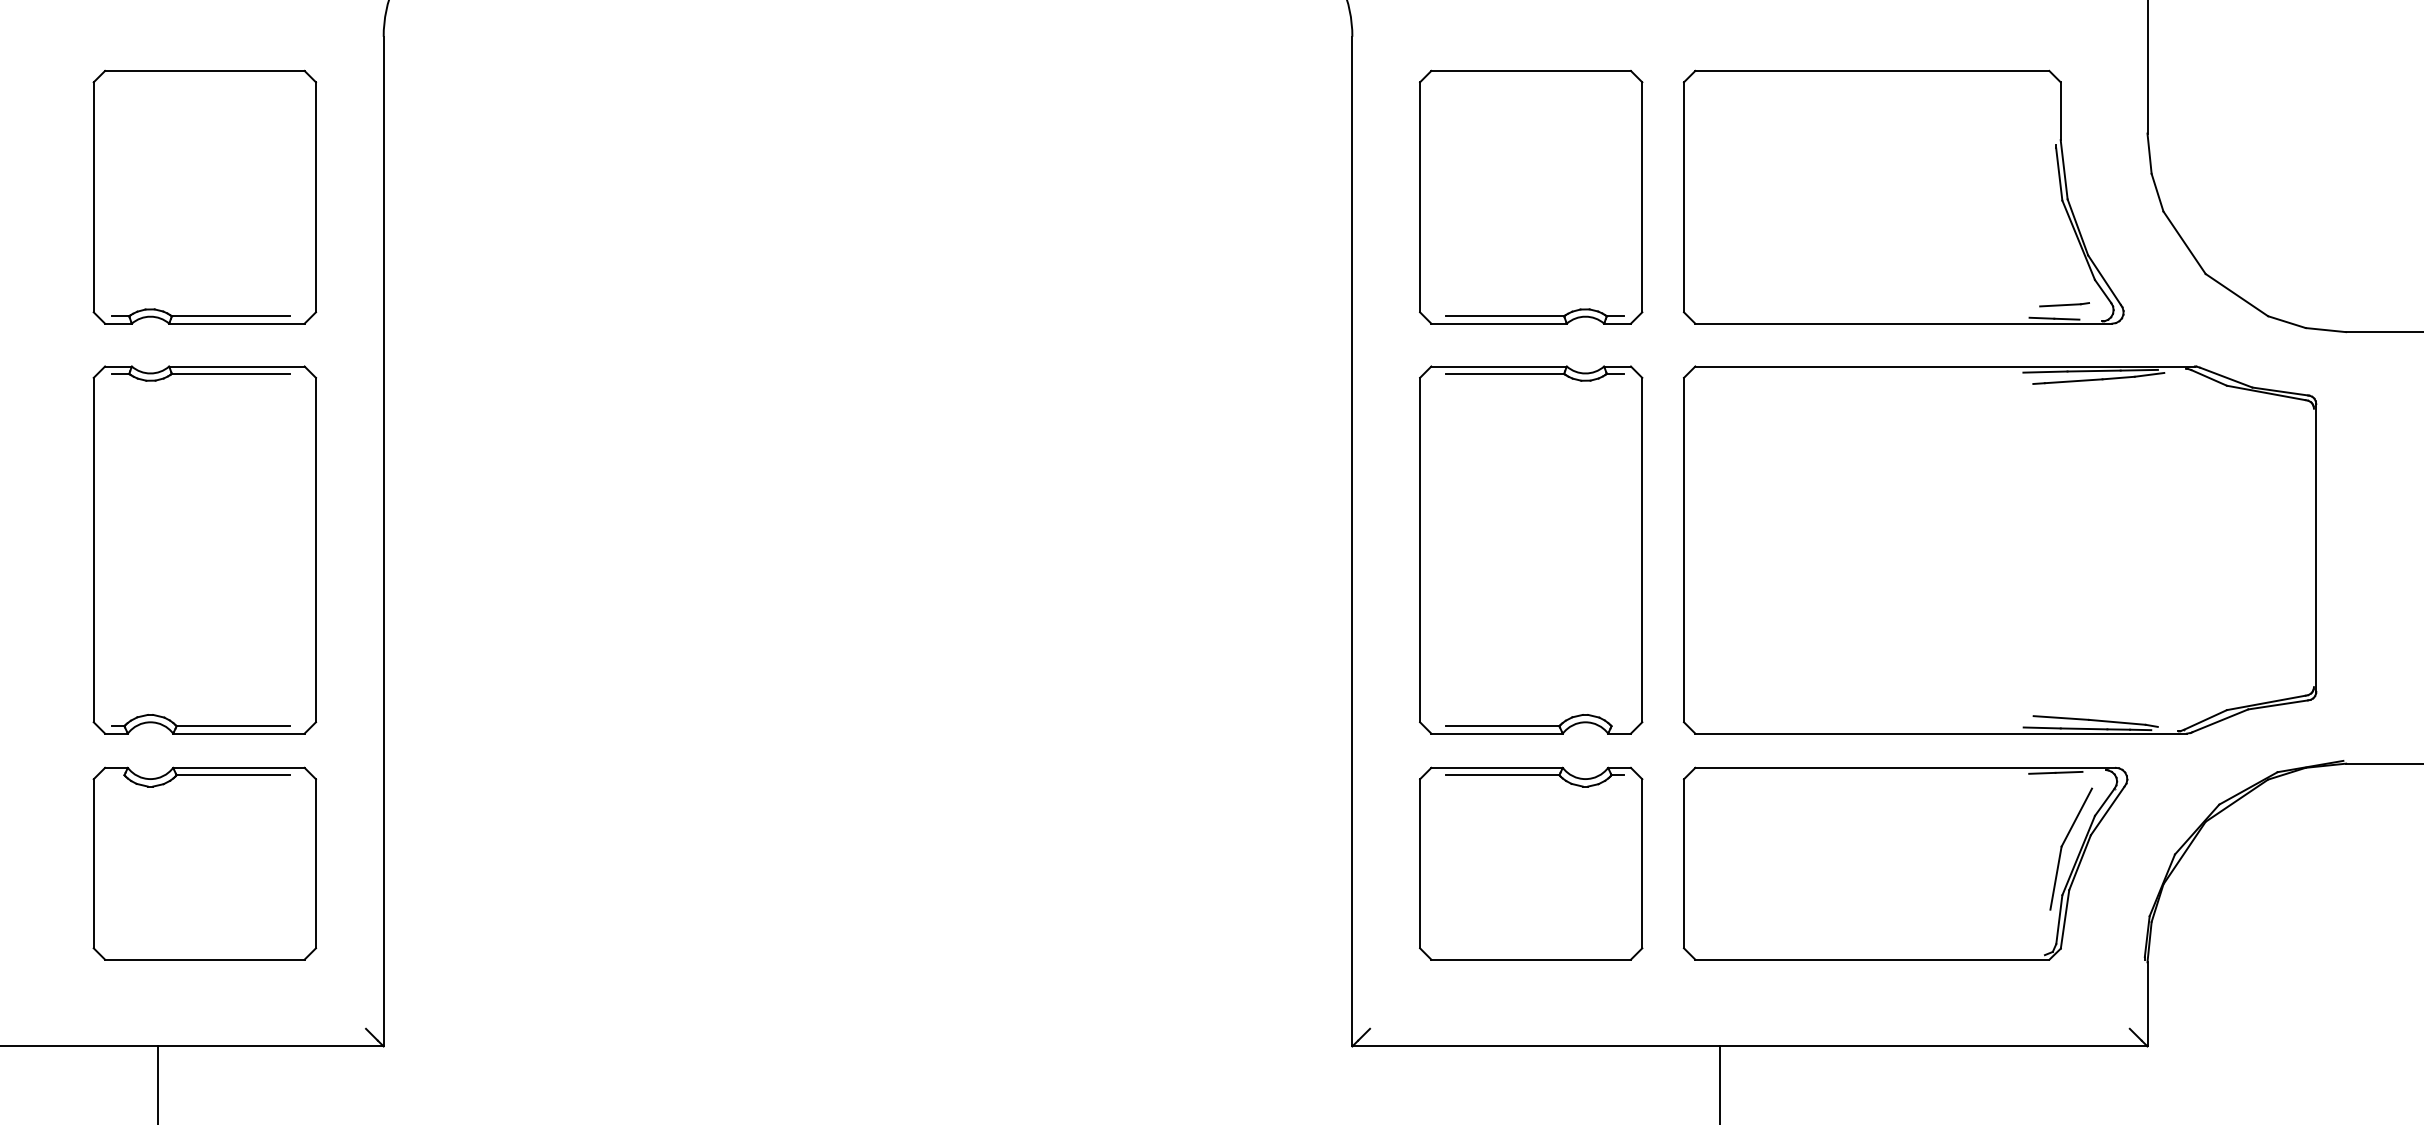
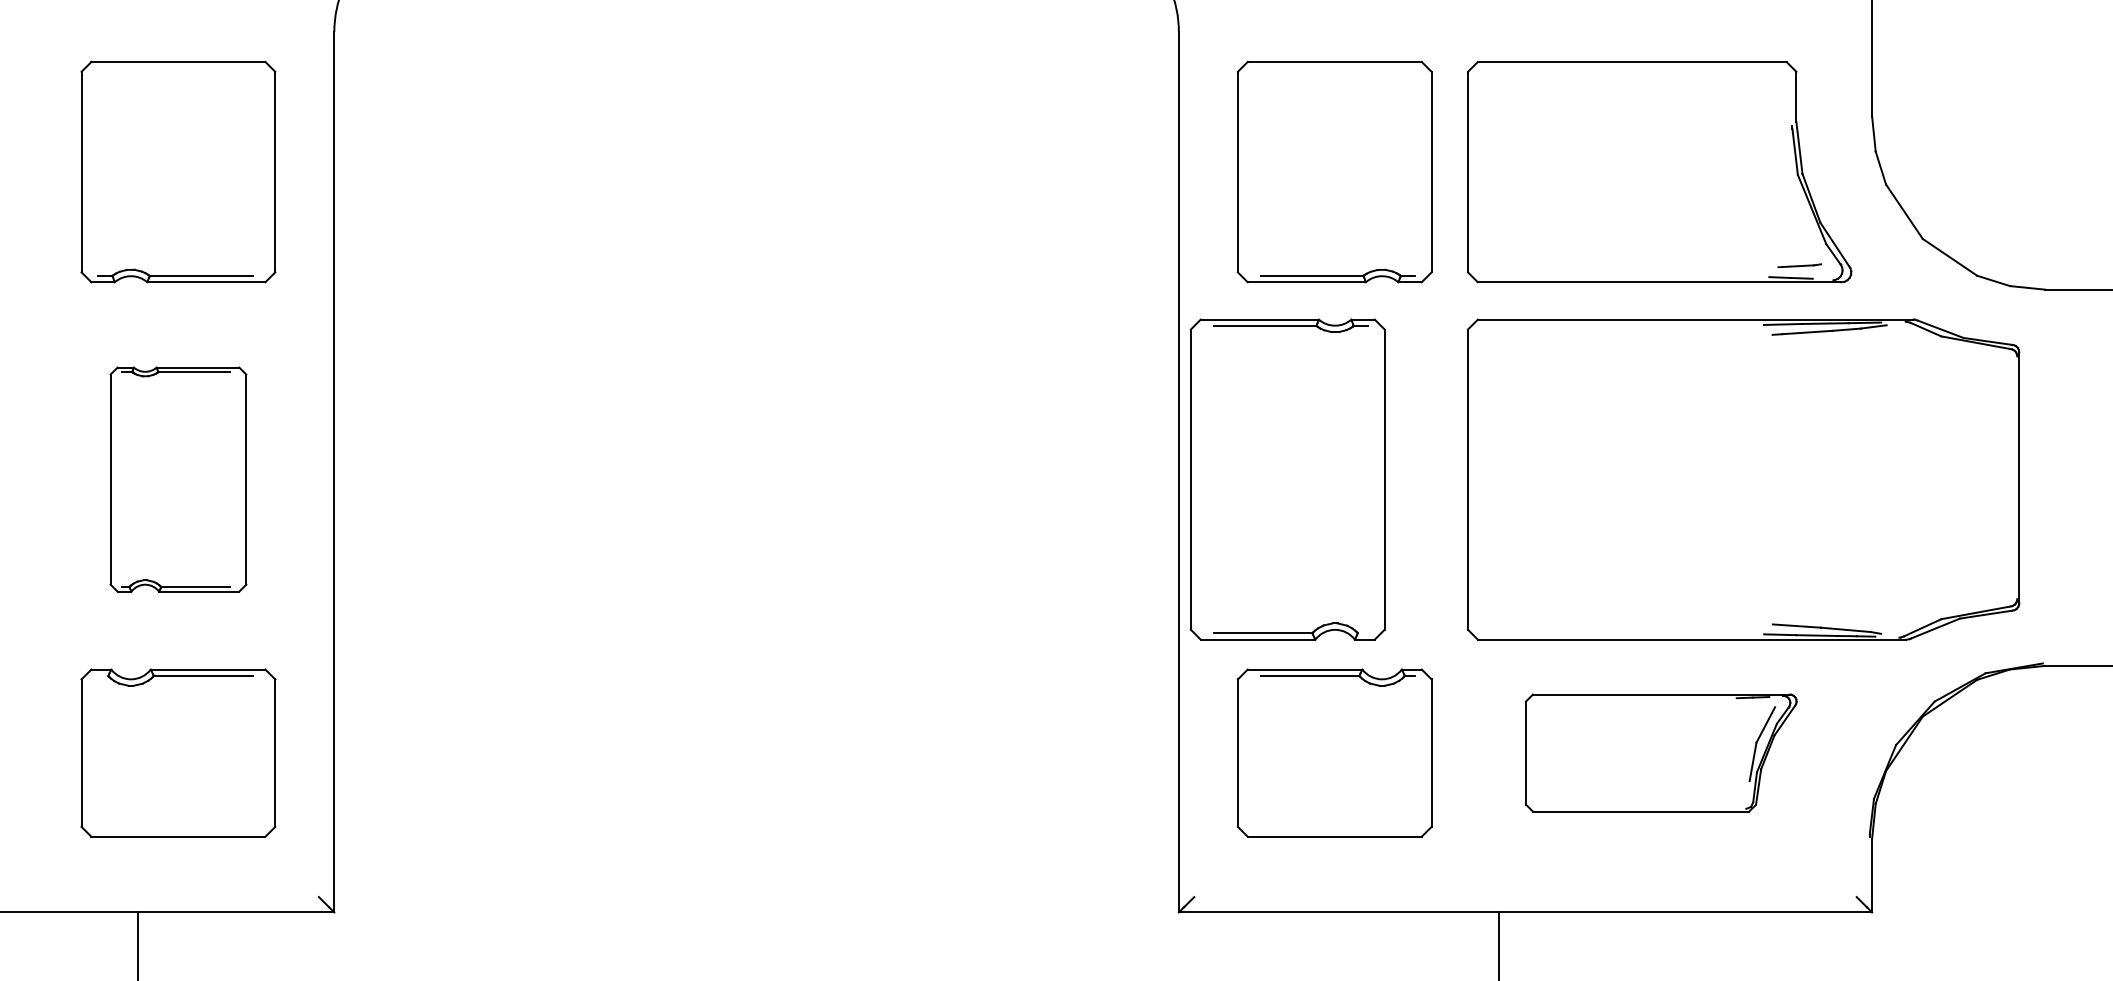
part: (204, 549) -> (178, 479), size x0.7
part: (1530, 549) -> (1287, 479), moved
part: (1905, 863) -> (1661, 752), size x0.7

